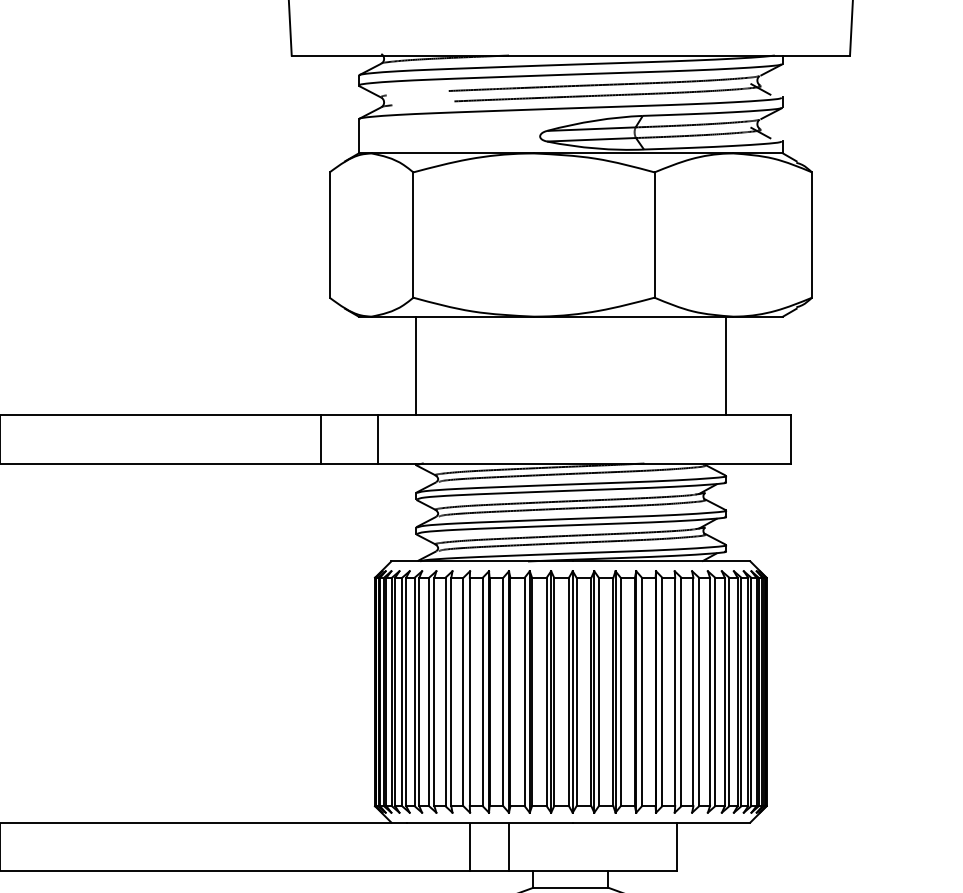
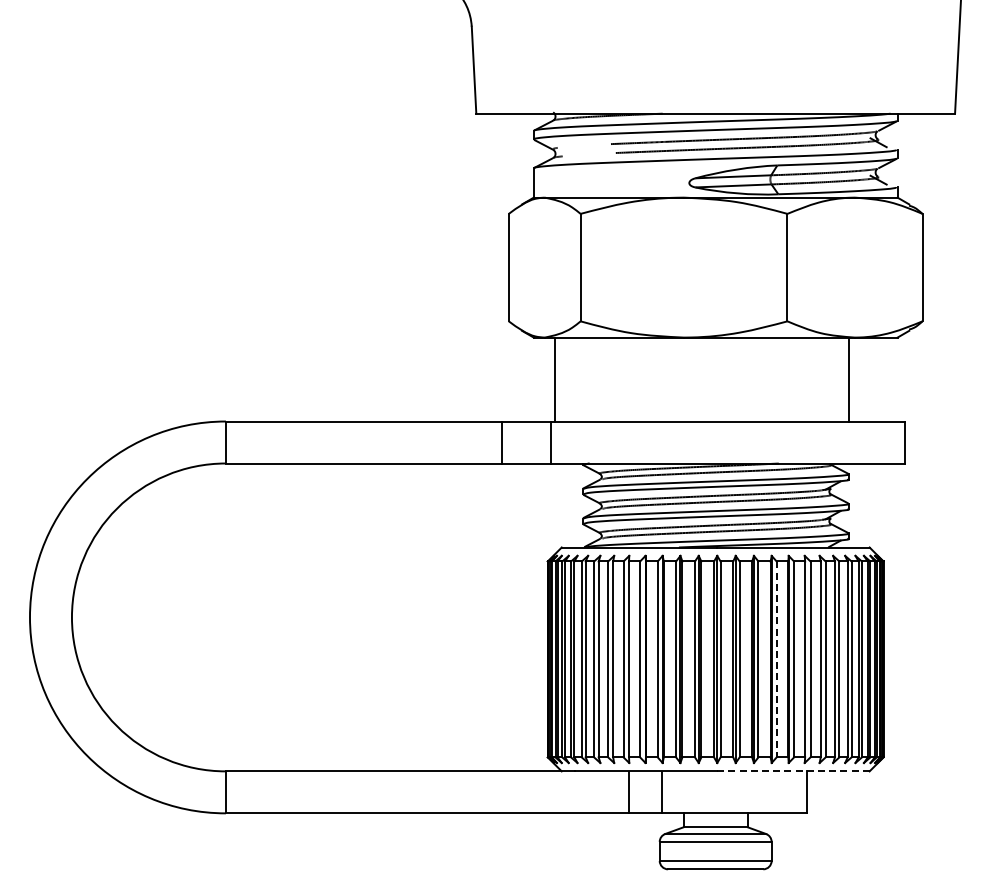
line: (415, 365) -> (554, 379), moved
line: (641, 692) -> (776, 659), solid -> dashed
line: (661, 822) -> (793, 771), solid -> dashed

